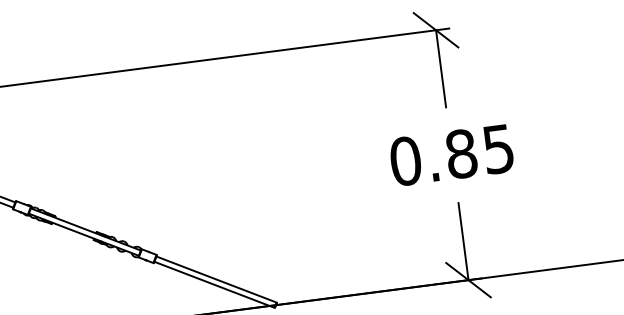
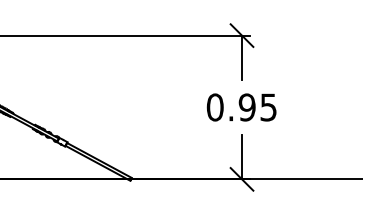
text: (460, 154) -> (246, 107), 0.85 -> 0.95

